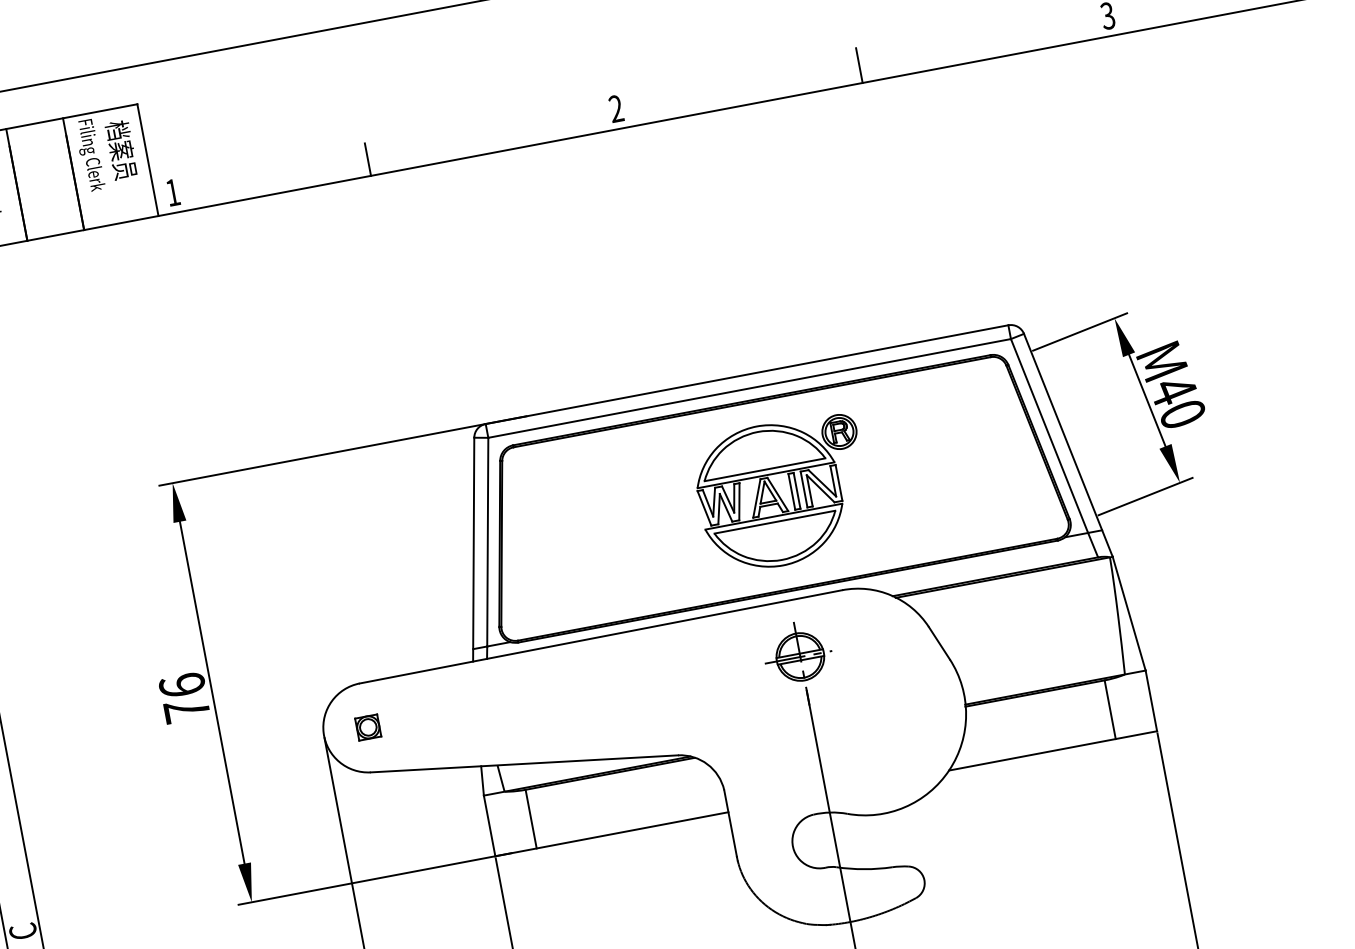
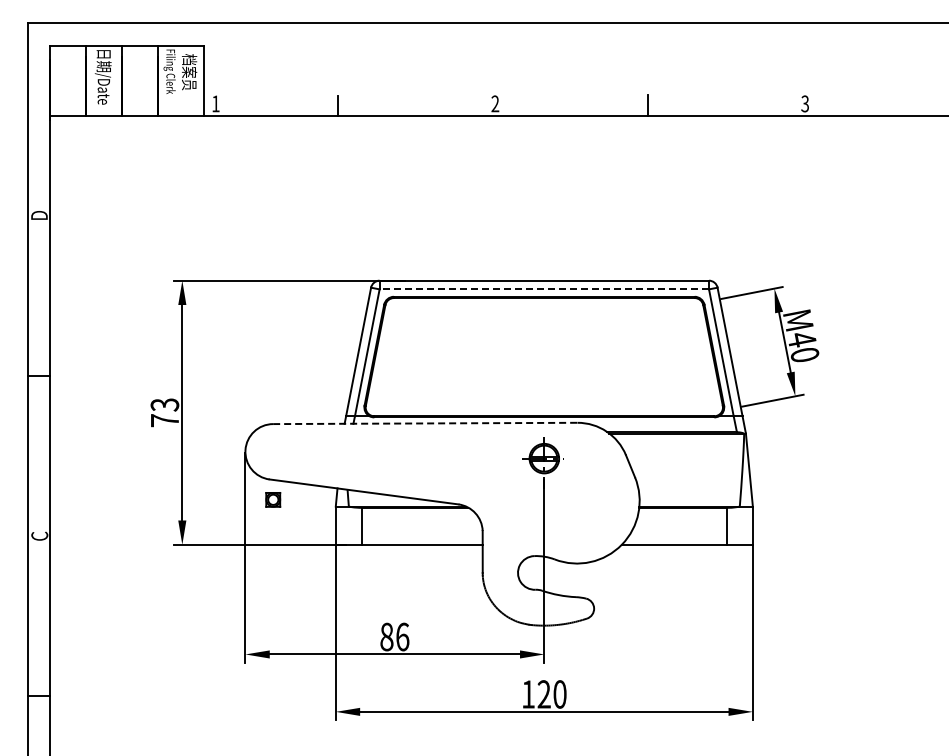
line: (749, 388) -> (544, 289), solid -> dashed
part: (782, 492) -> (552, 356), removed
line: (601, 636) -> (425, 423), solid -> dashed
text: (181, 684) -> (164, 404), 76 -> 73
part: (368, 726) -> (273, 499), moved

